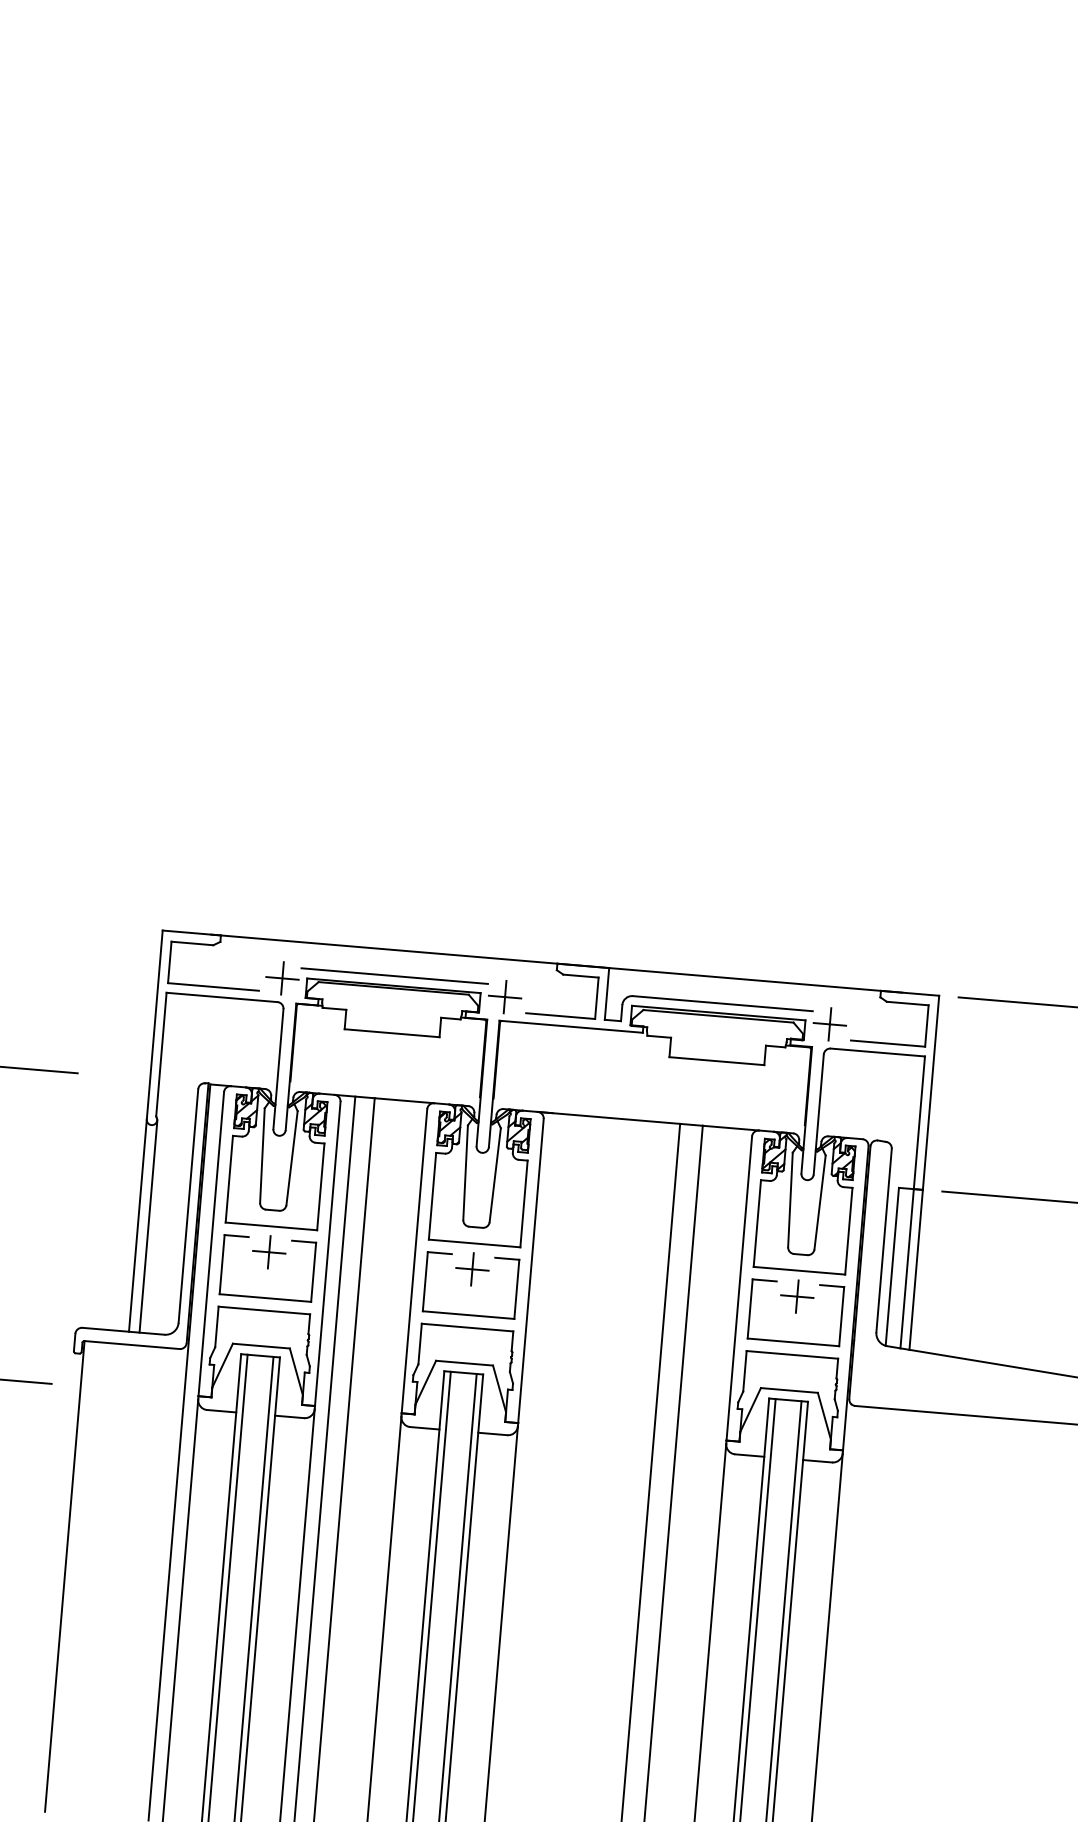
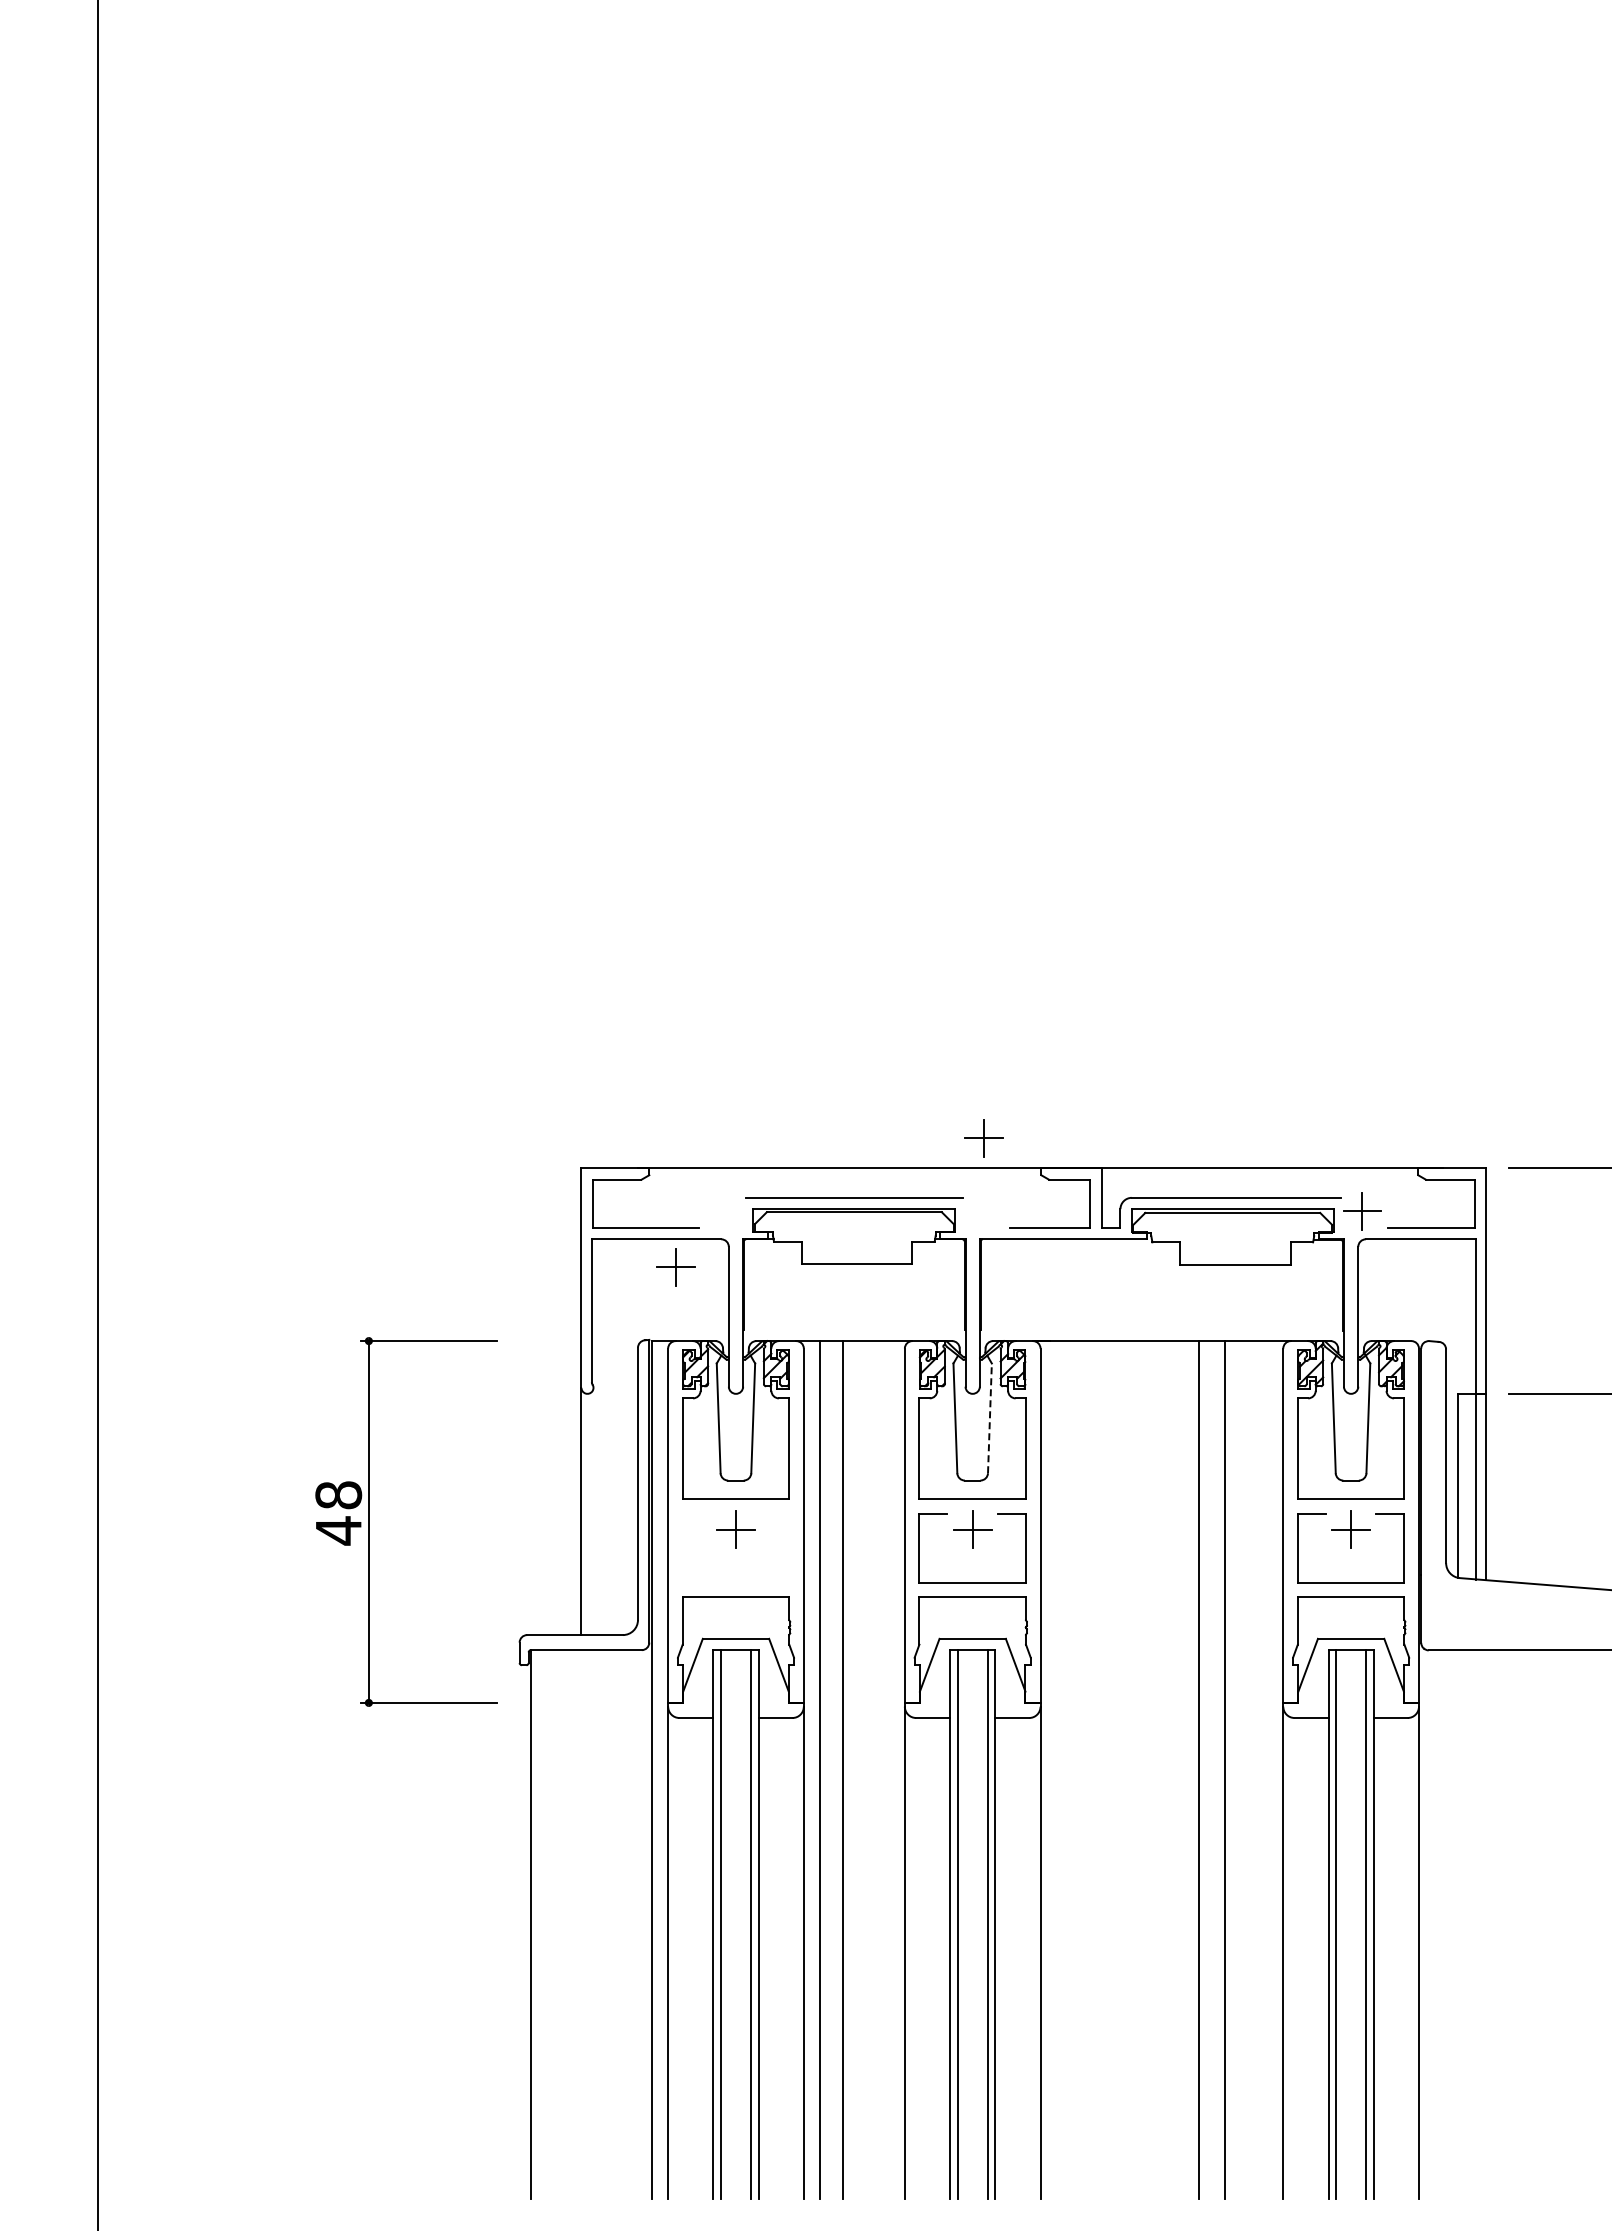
part: (282, 978) -> (675, 1267), moved
part: (504, 997) -> (983, 1138), moved
line: (494, 1175) -> (989, 1418), solid -> dashed
line: (148, 1226) -> (593, 1511), removed
part: (265, 1297) -> (735, 1582), removed

